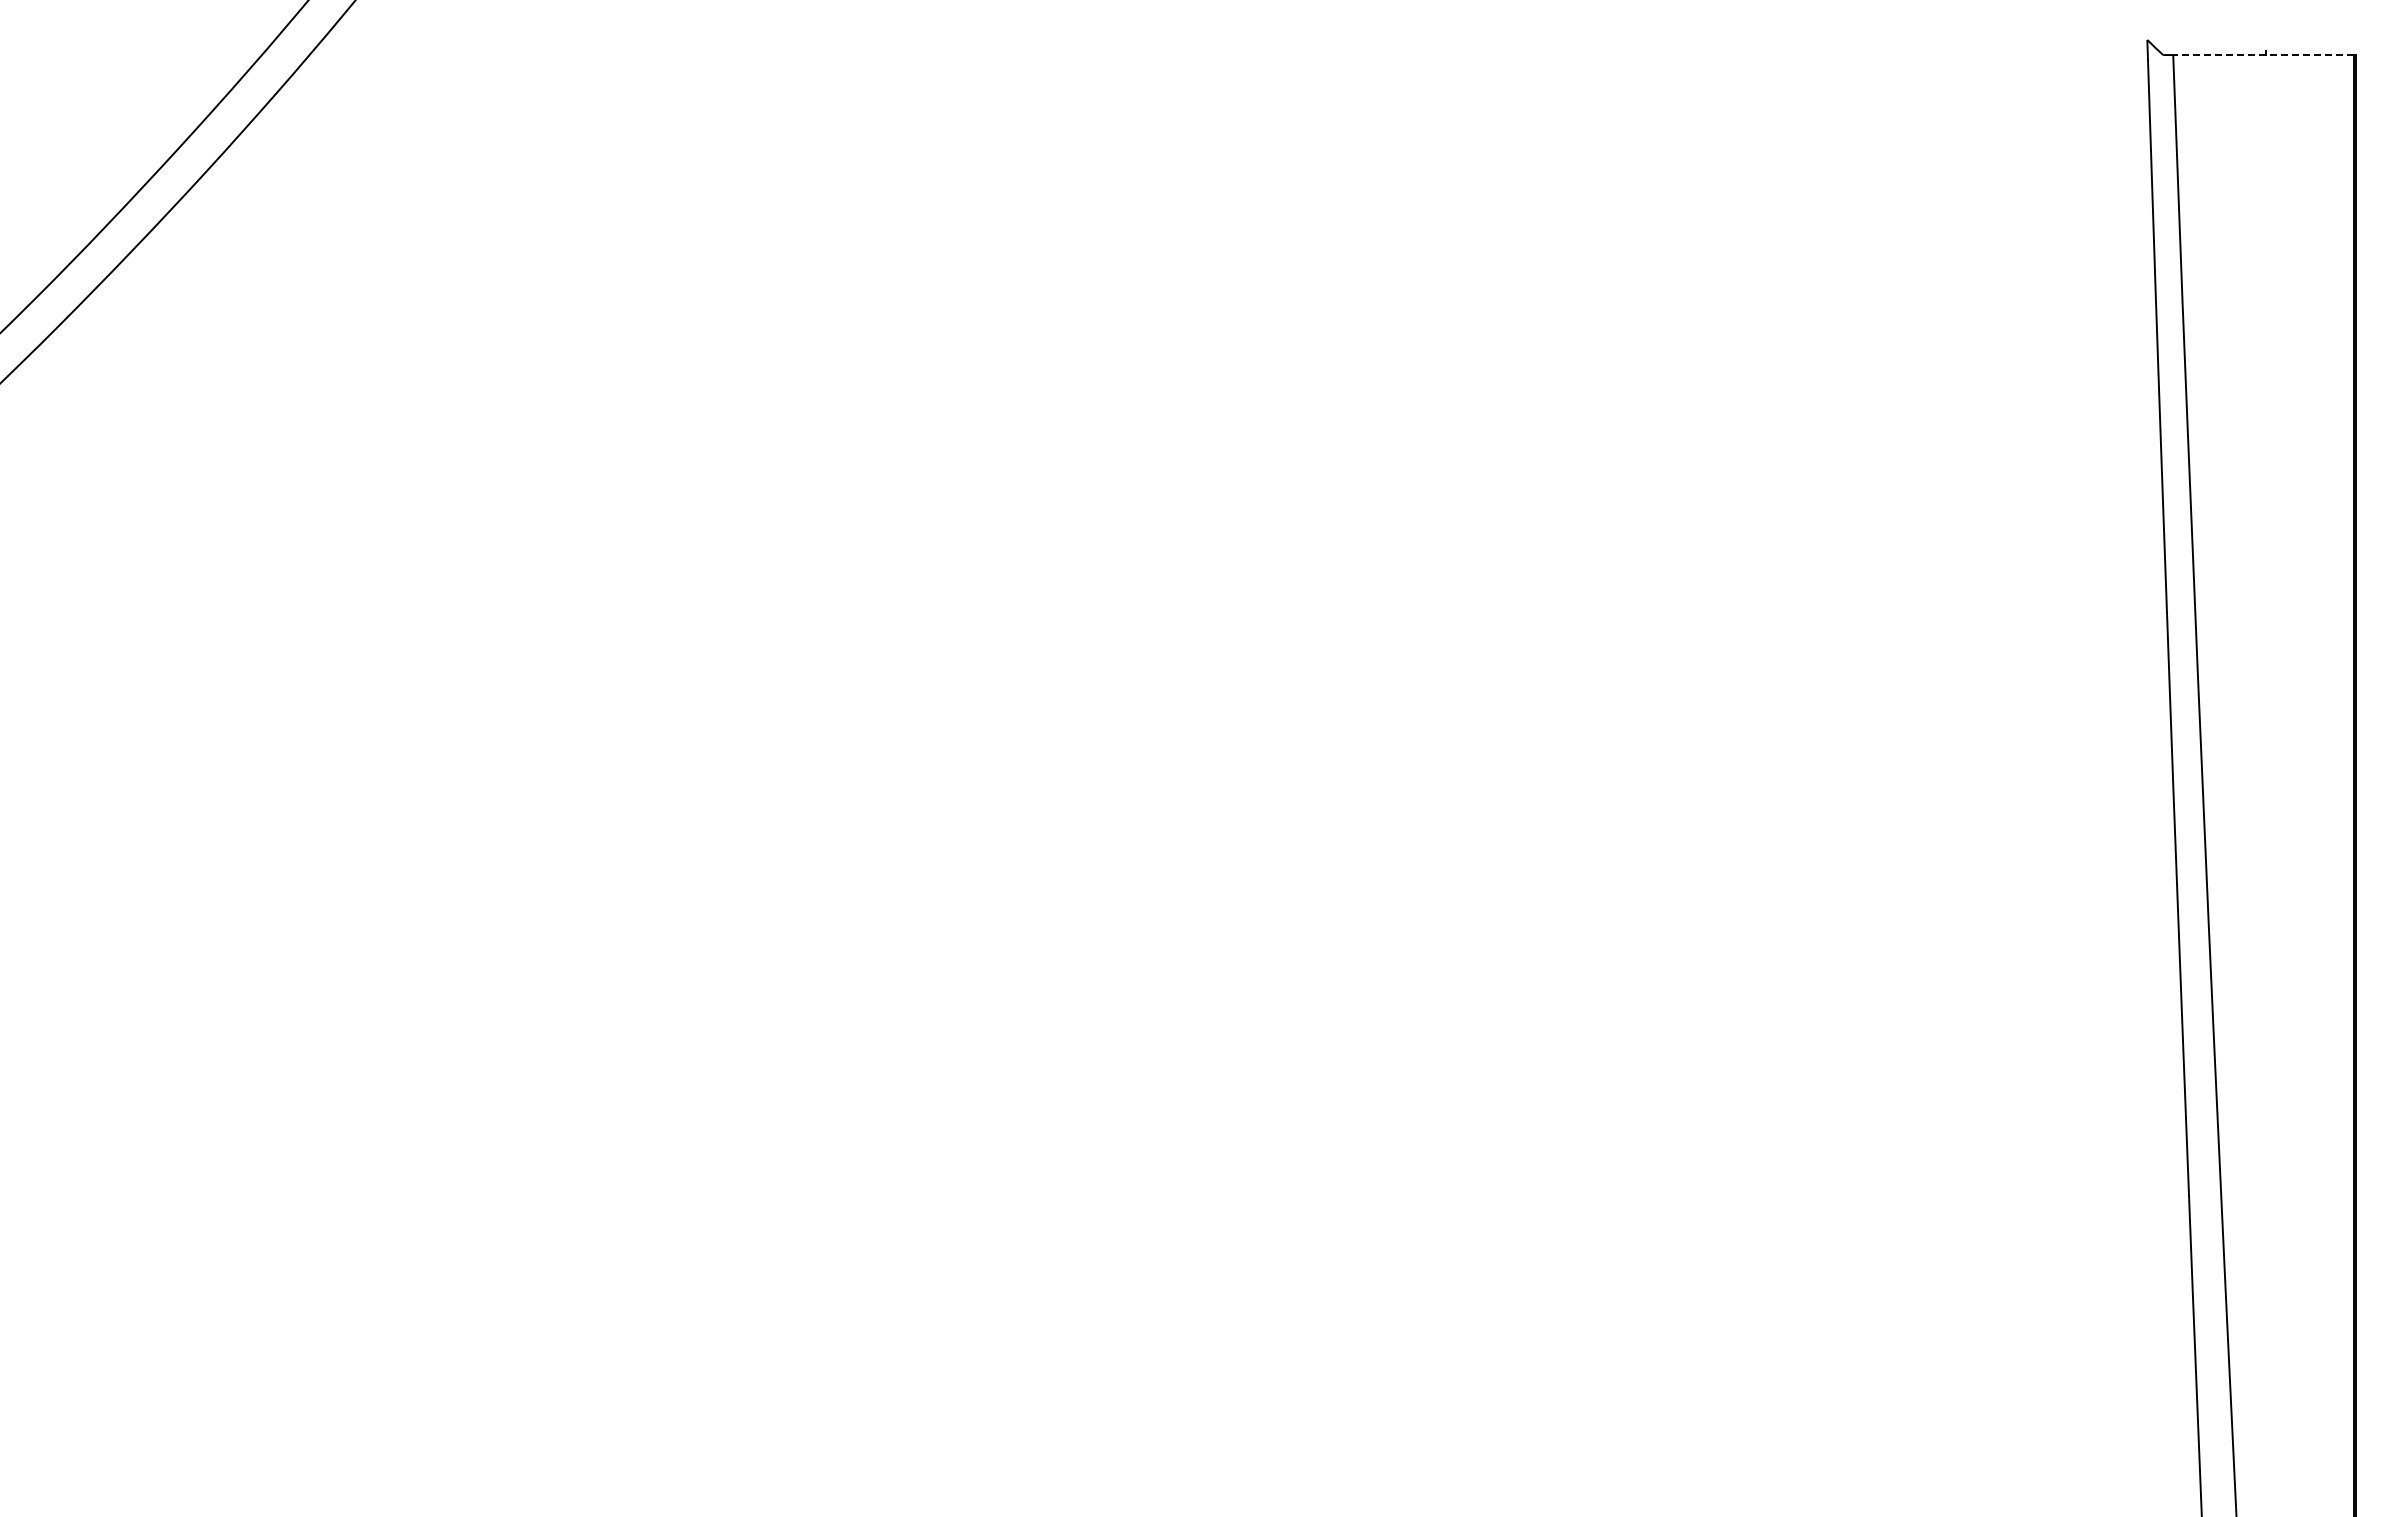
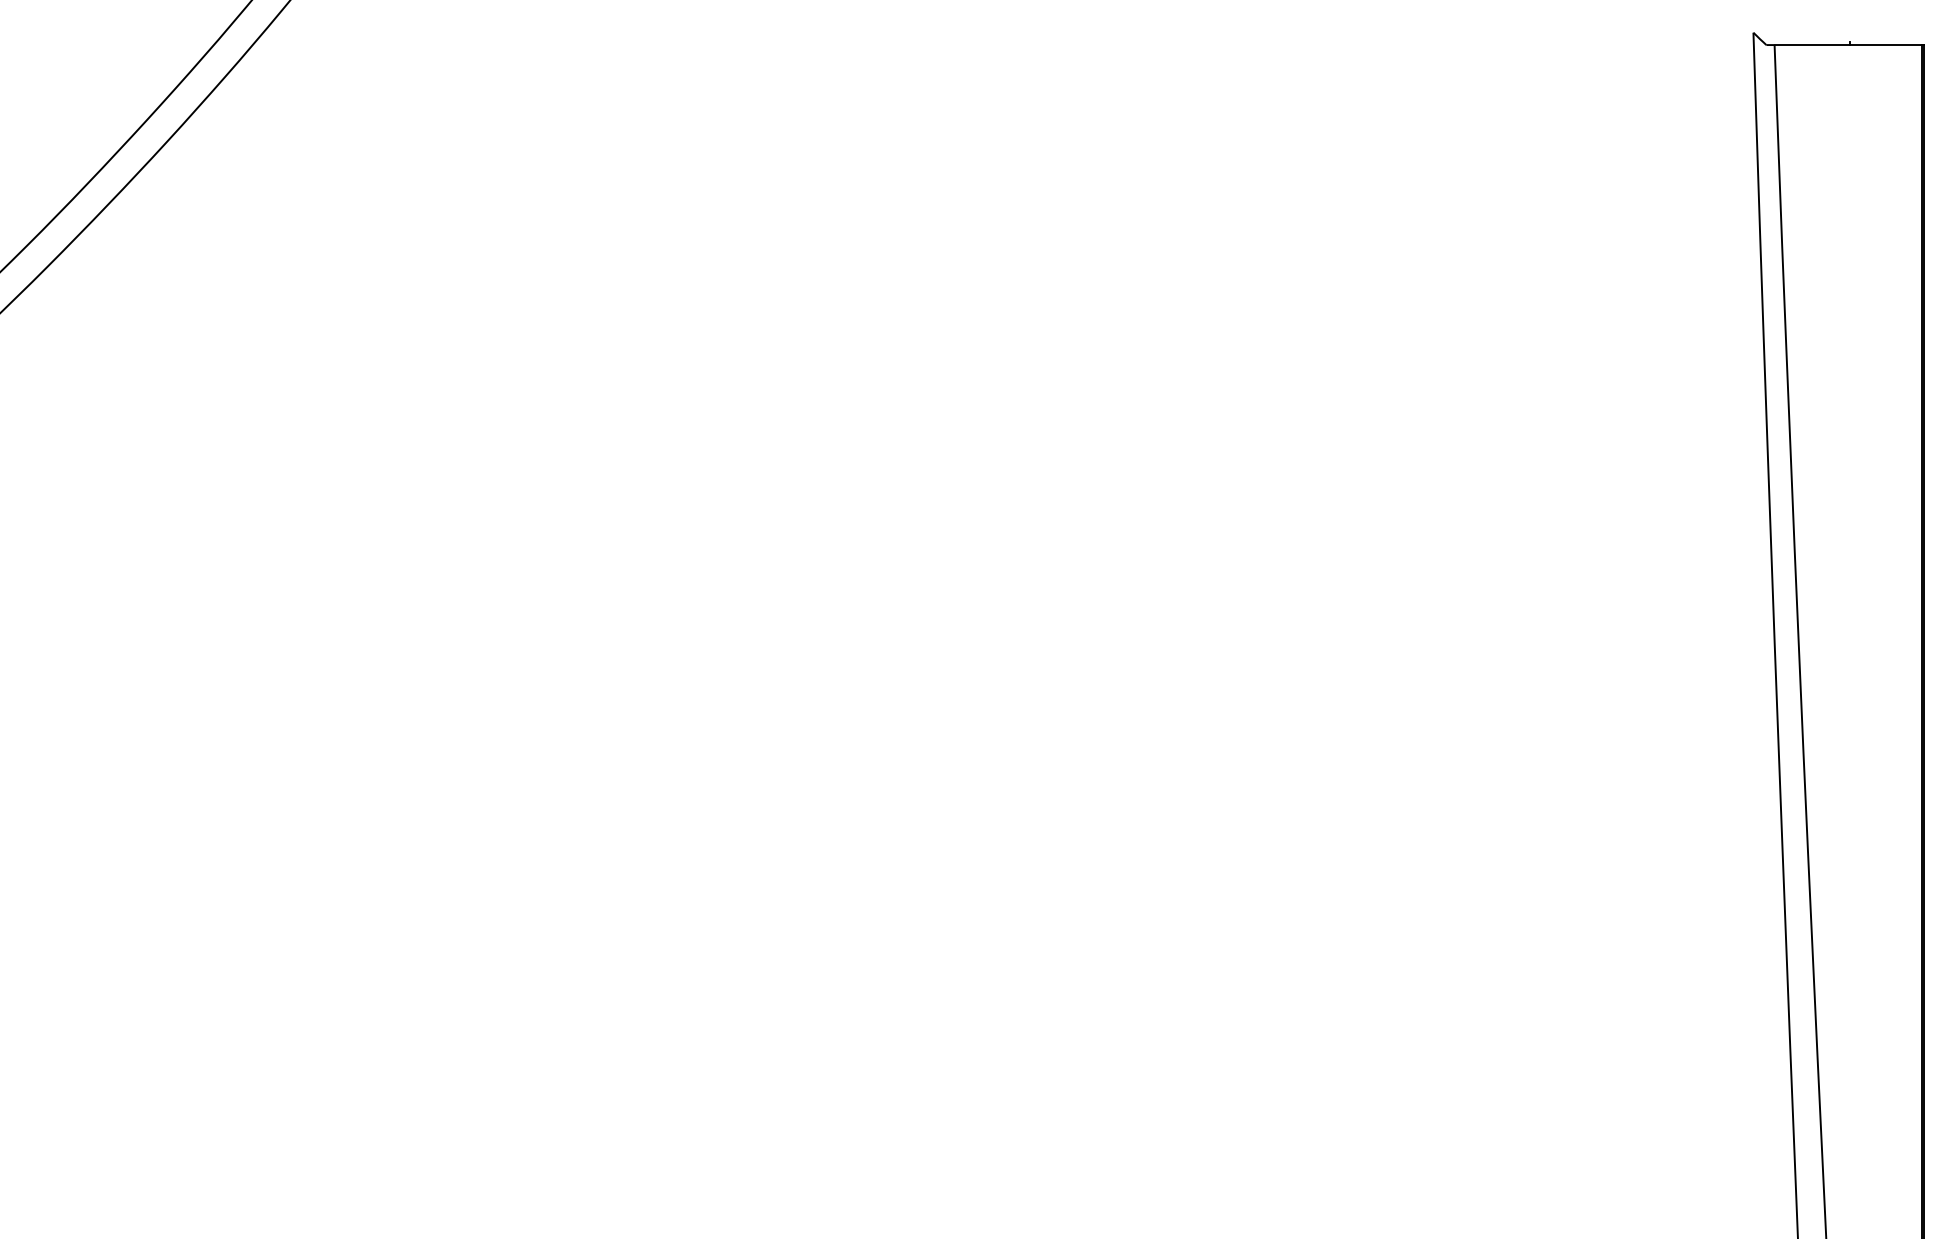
line: (2263, 55) -> (1848, 45), dashed -> solid

